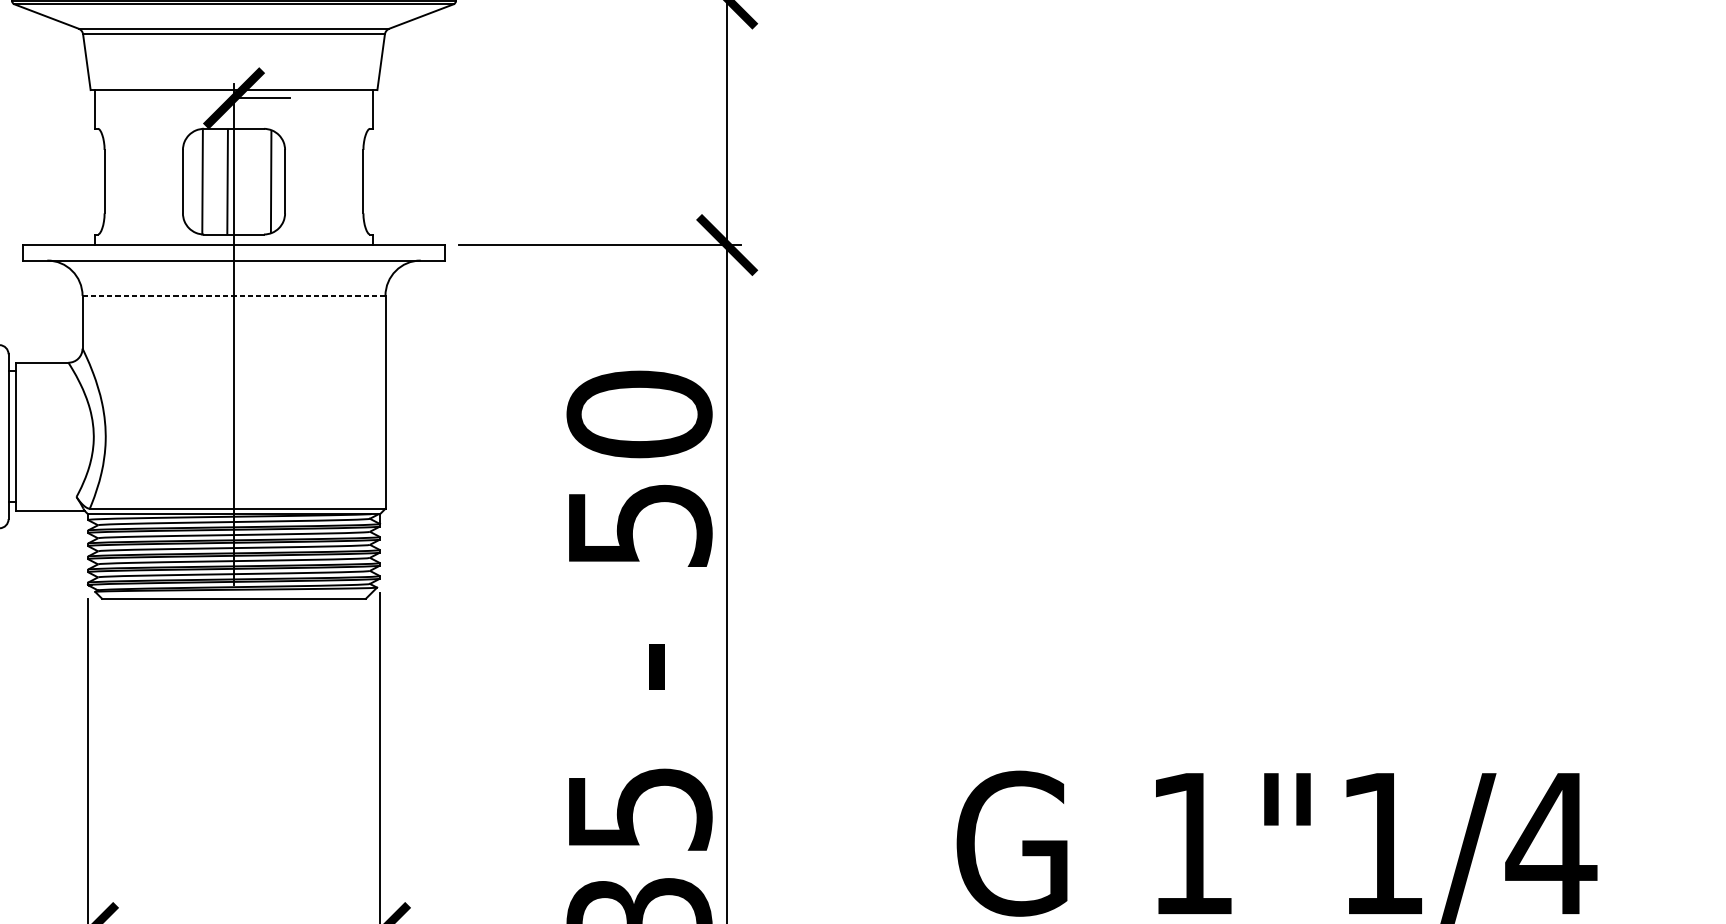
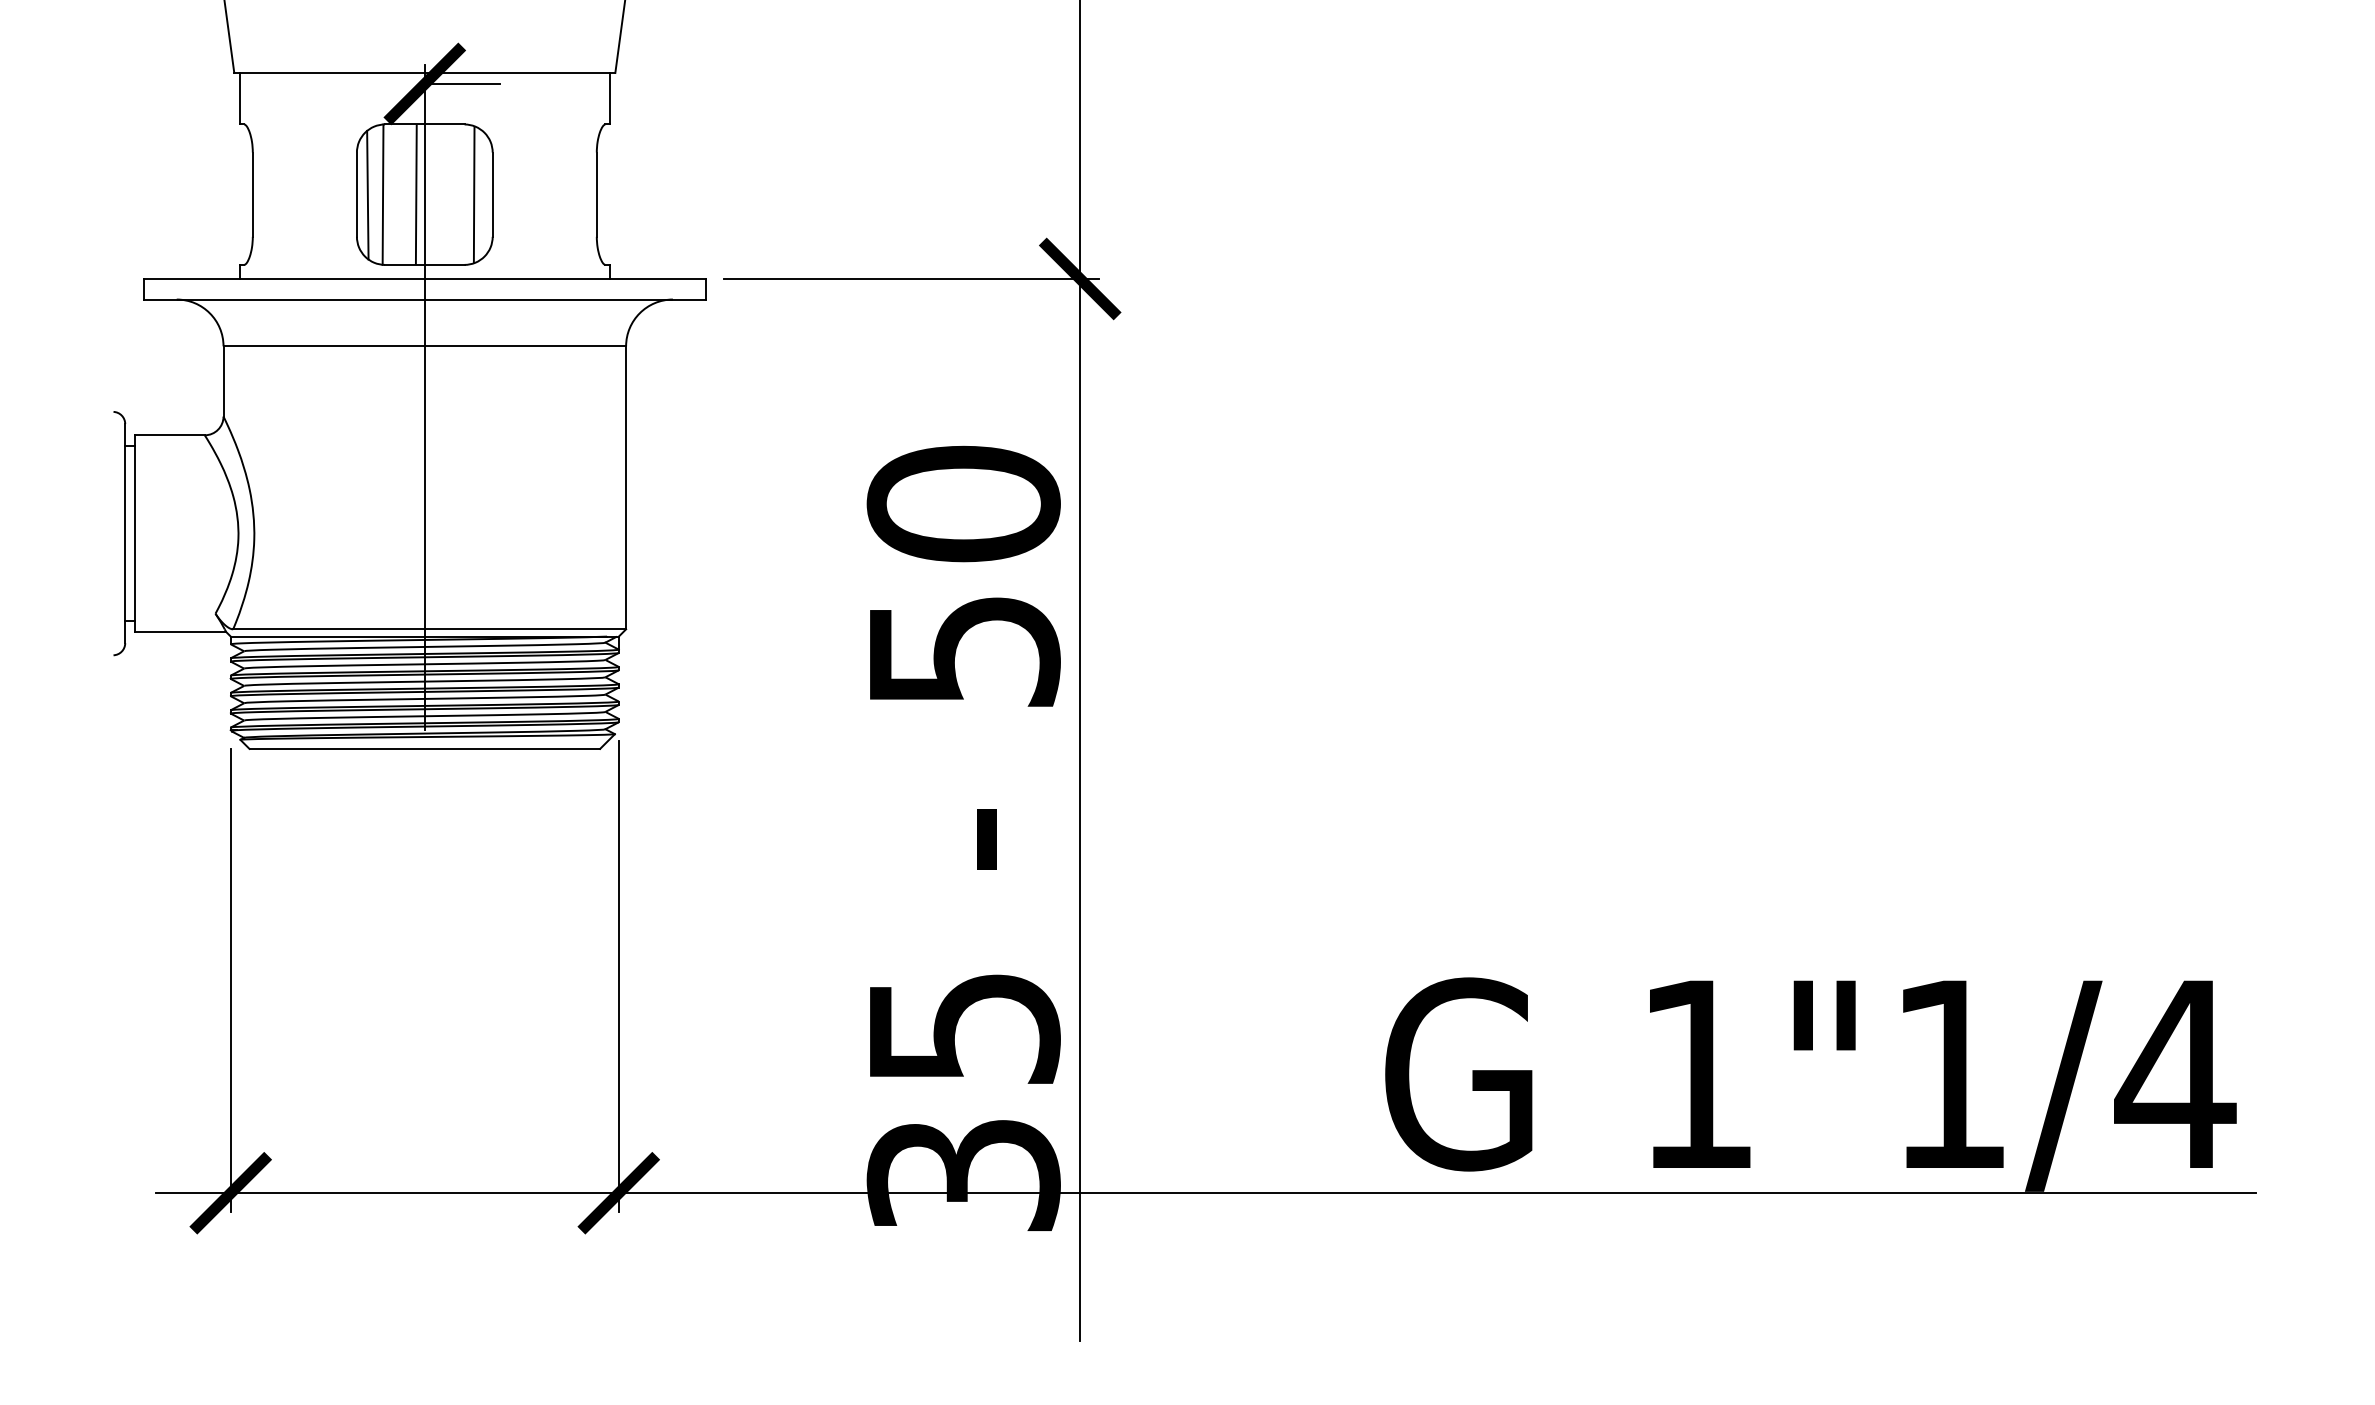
line: (190, 181) -> (367, 194), added
line: (233, 295) -> (424, 346), dashed -> solid

